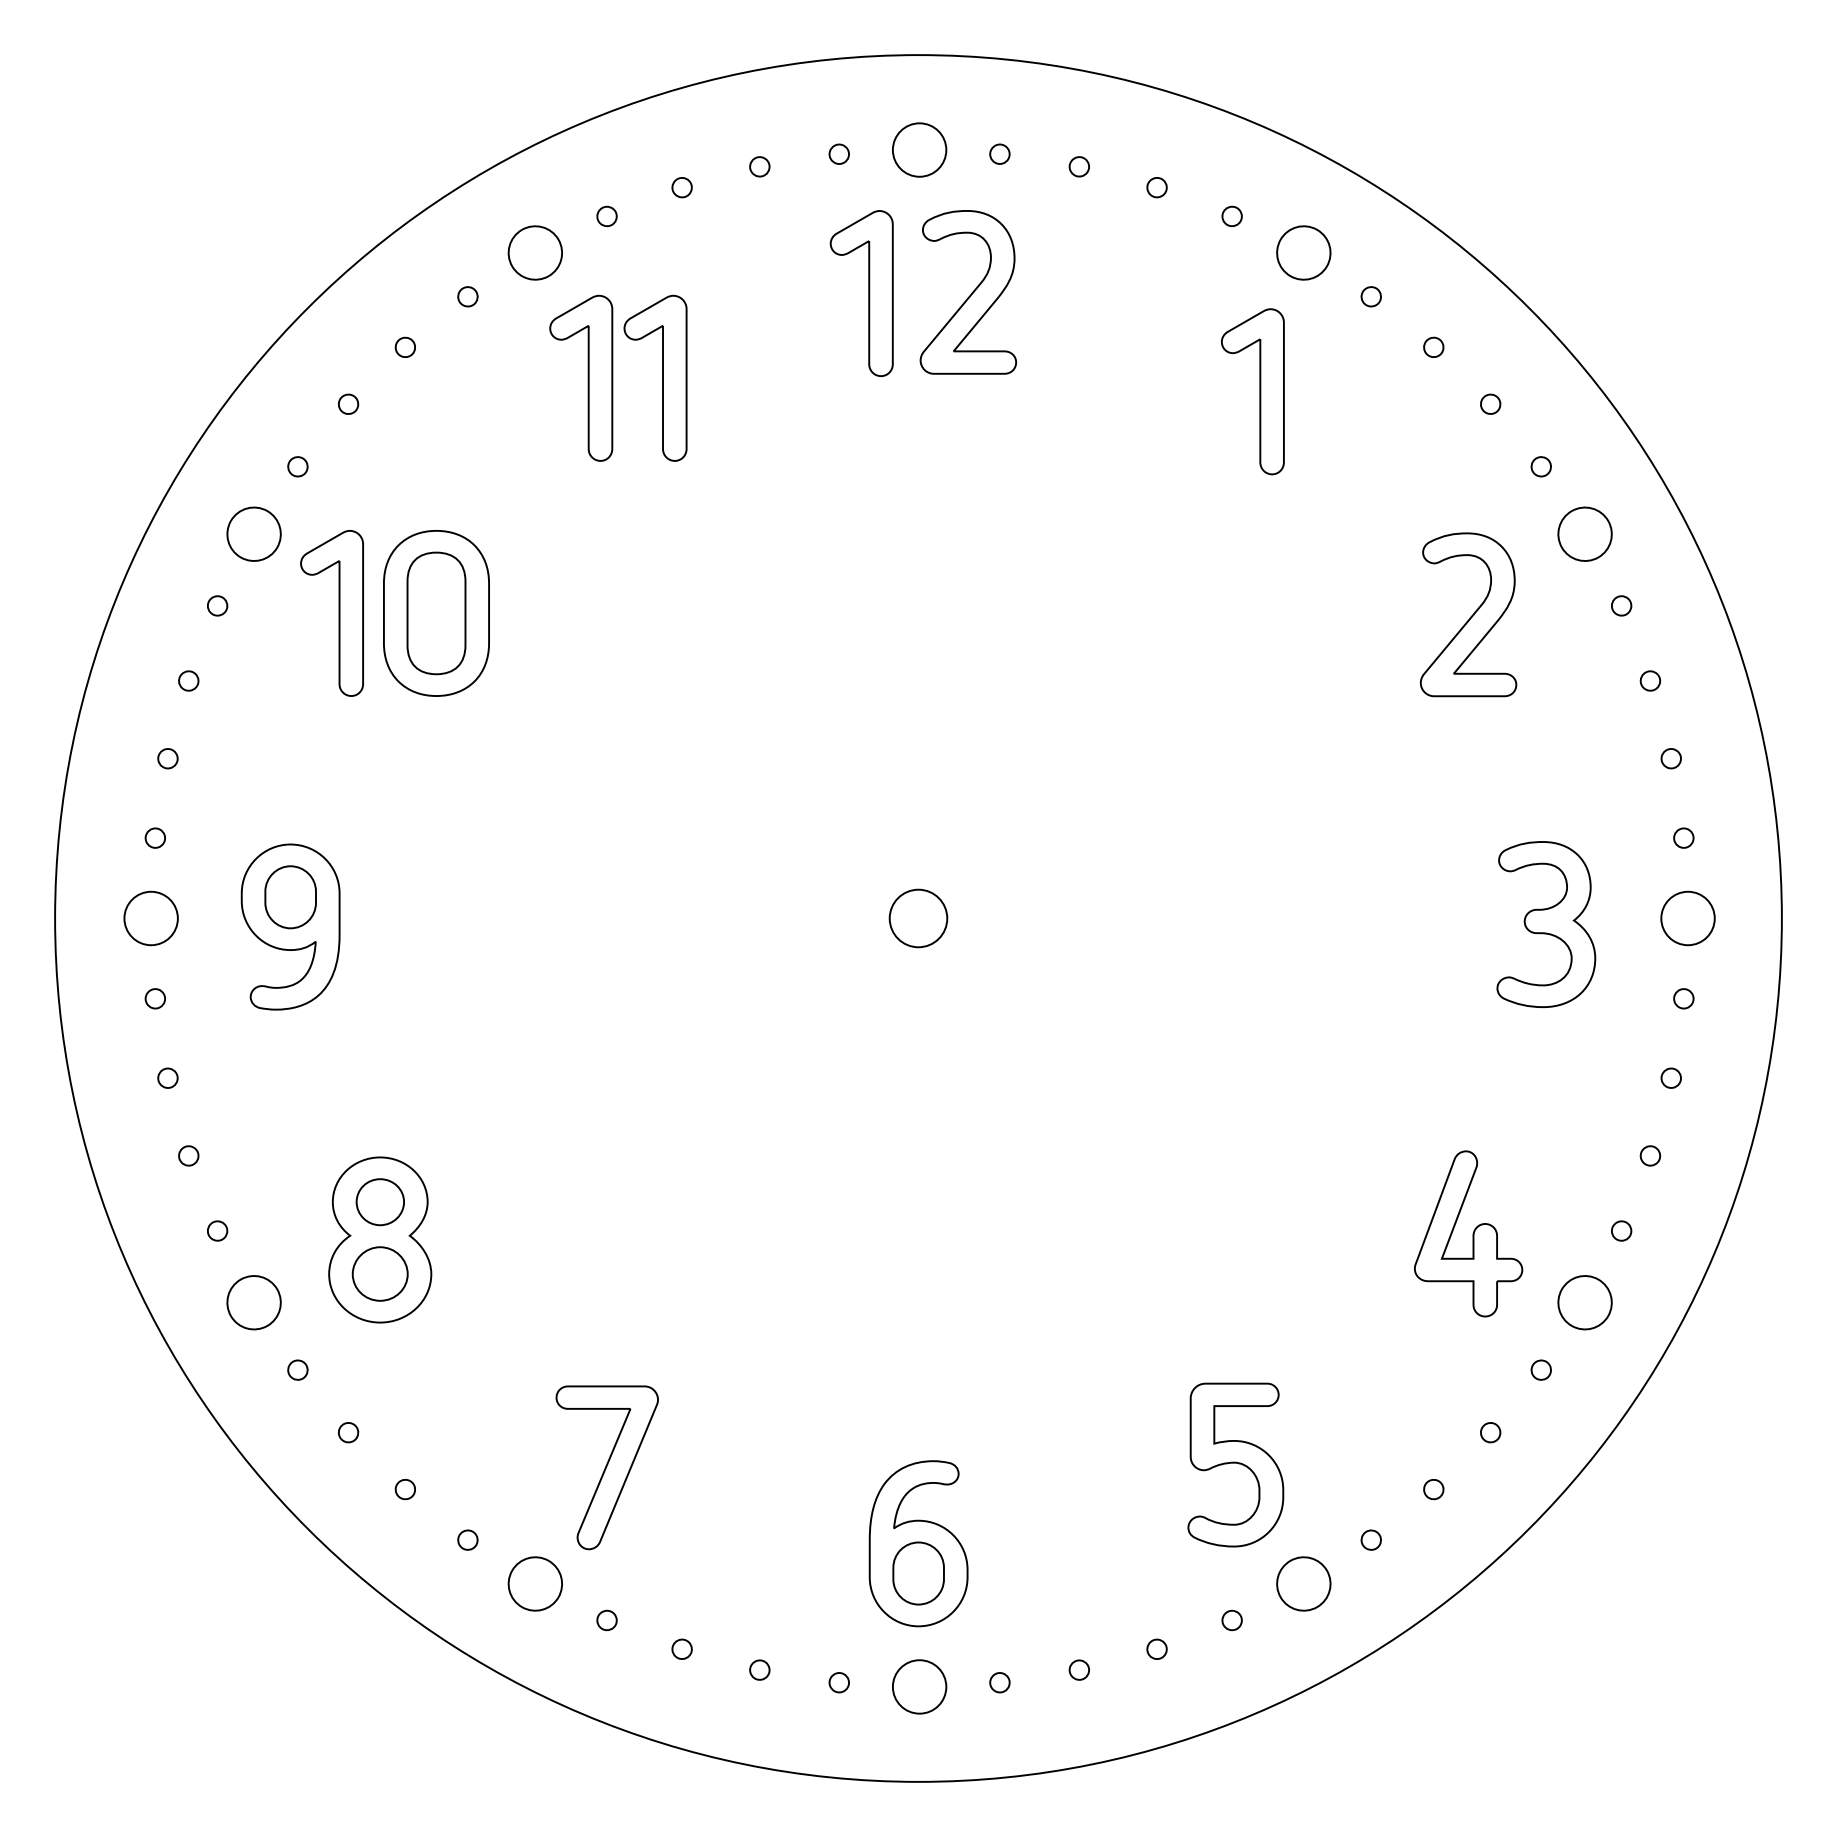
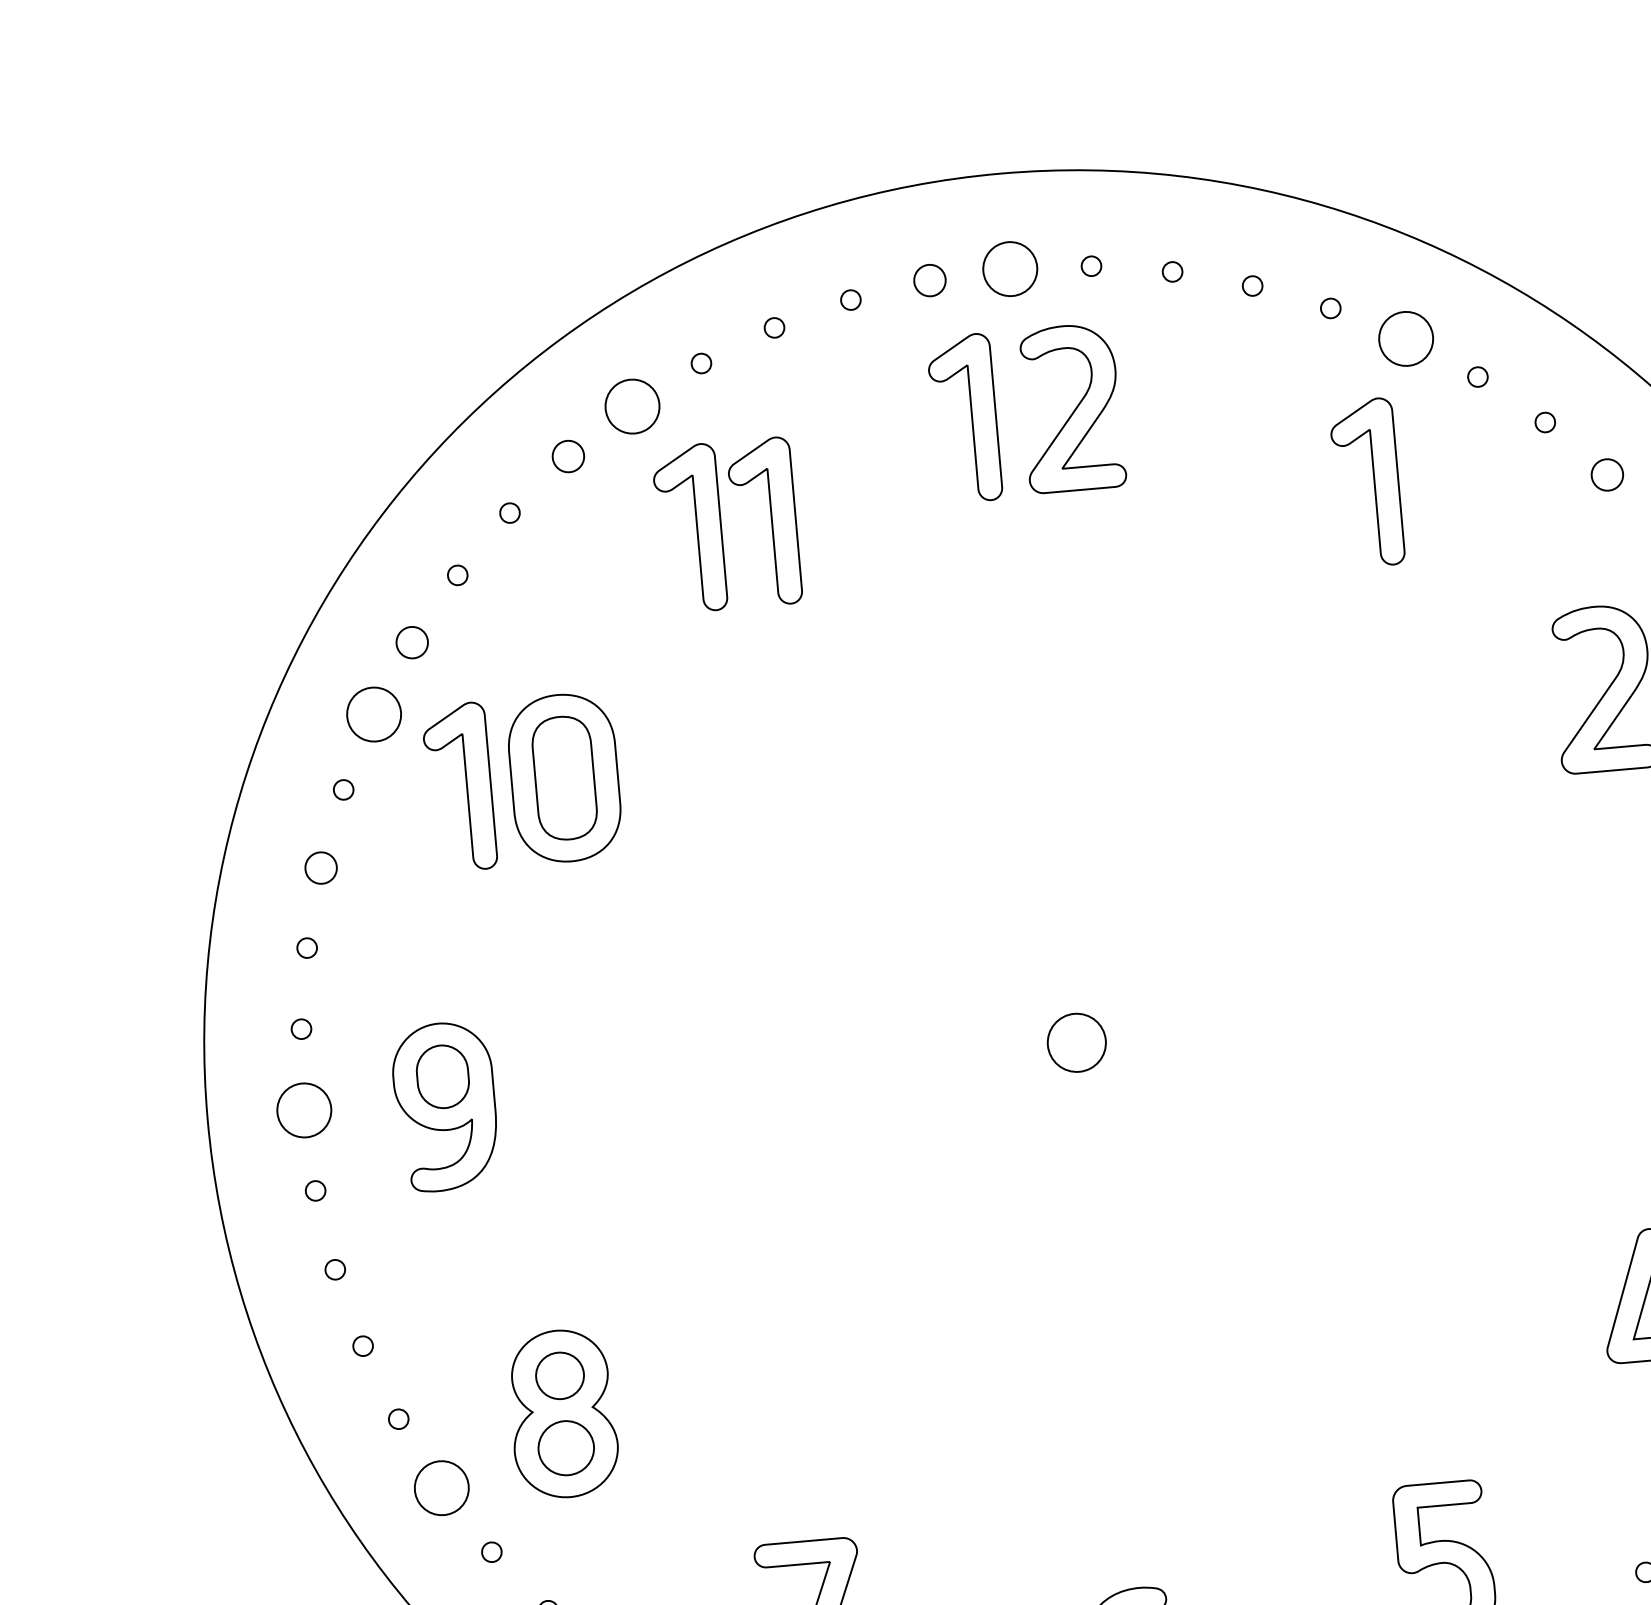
part: (838, 153) -> (928, 279), size x1.6
part: (467, 296) -> (568, 456), size x1.6
part: (1490, 403) -> (1607, 473), size x1.6
part: (297, 466) -> (411, 642), size x1.6
part: (188, 680) -> (320, 867), size x1.6

